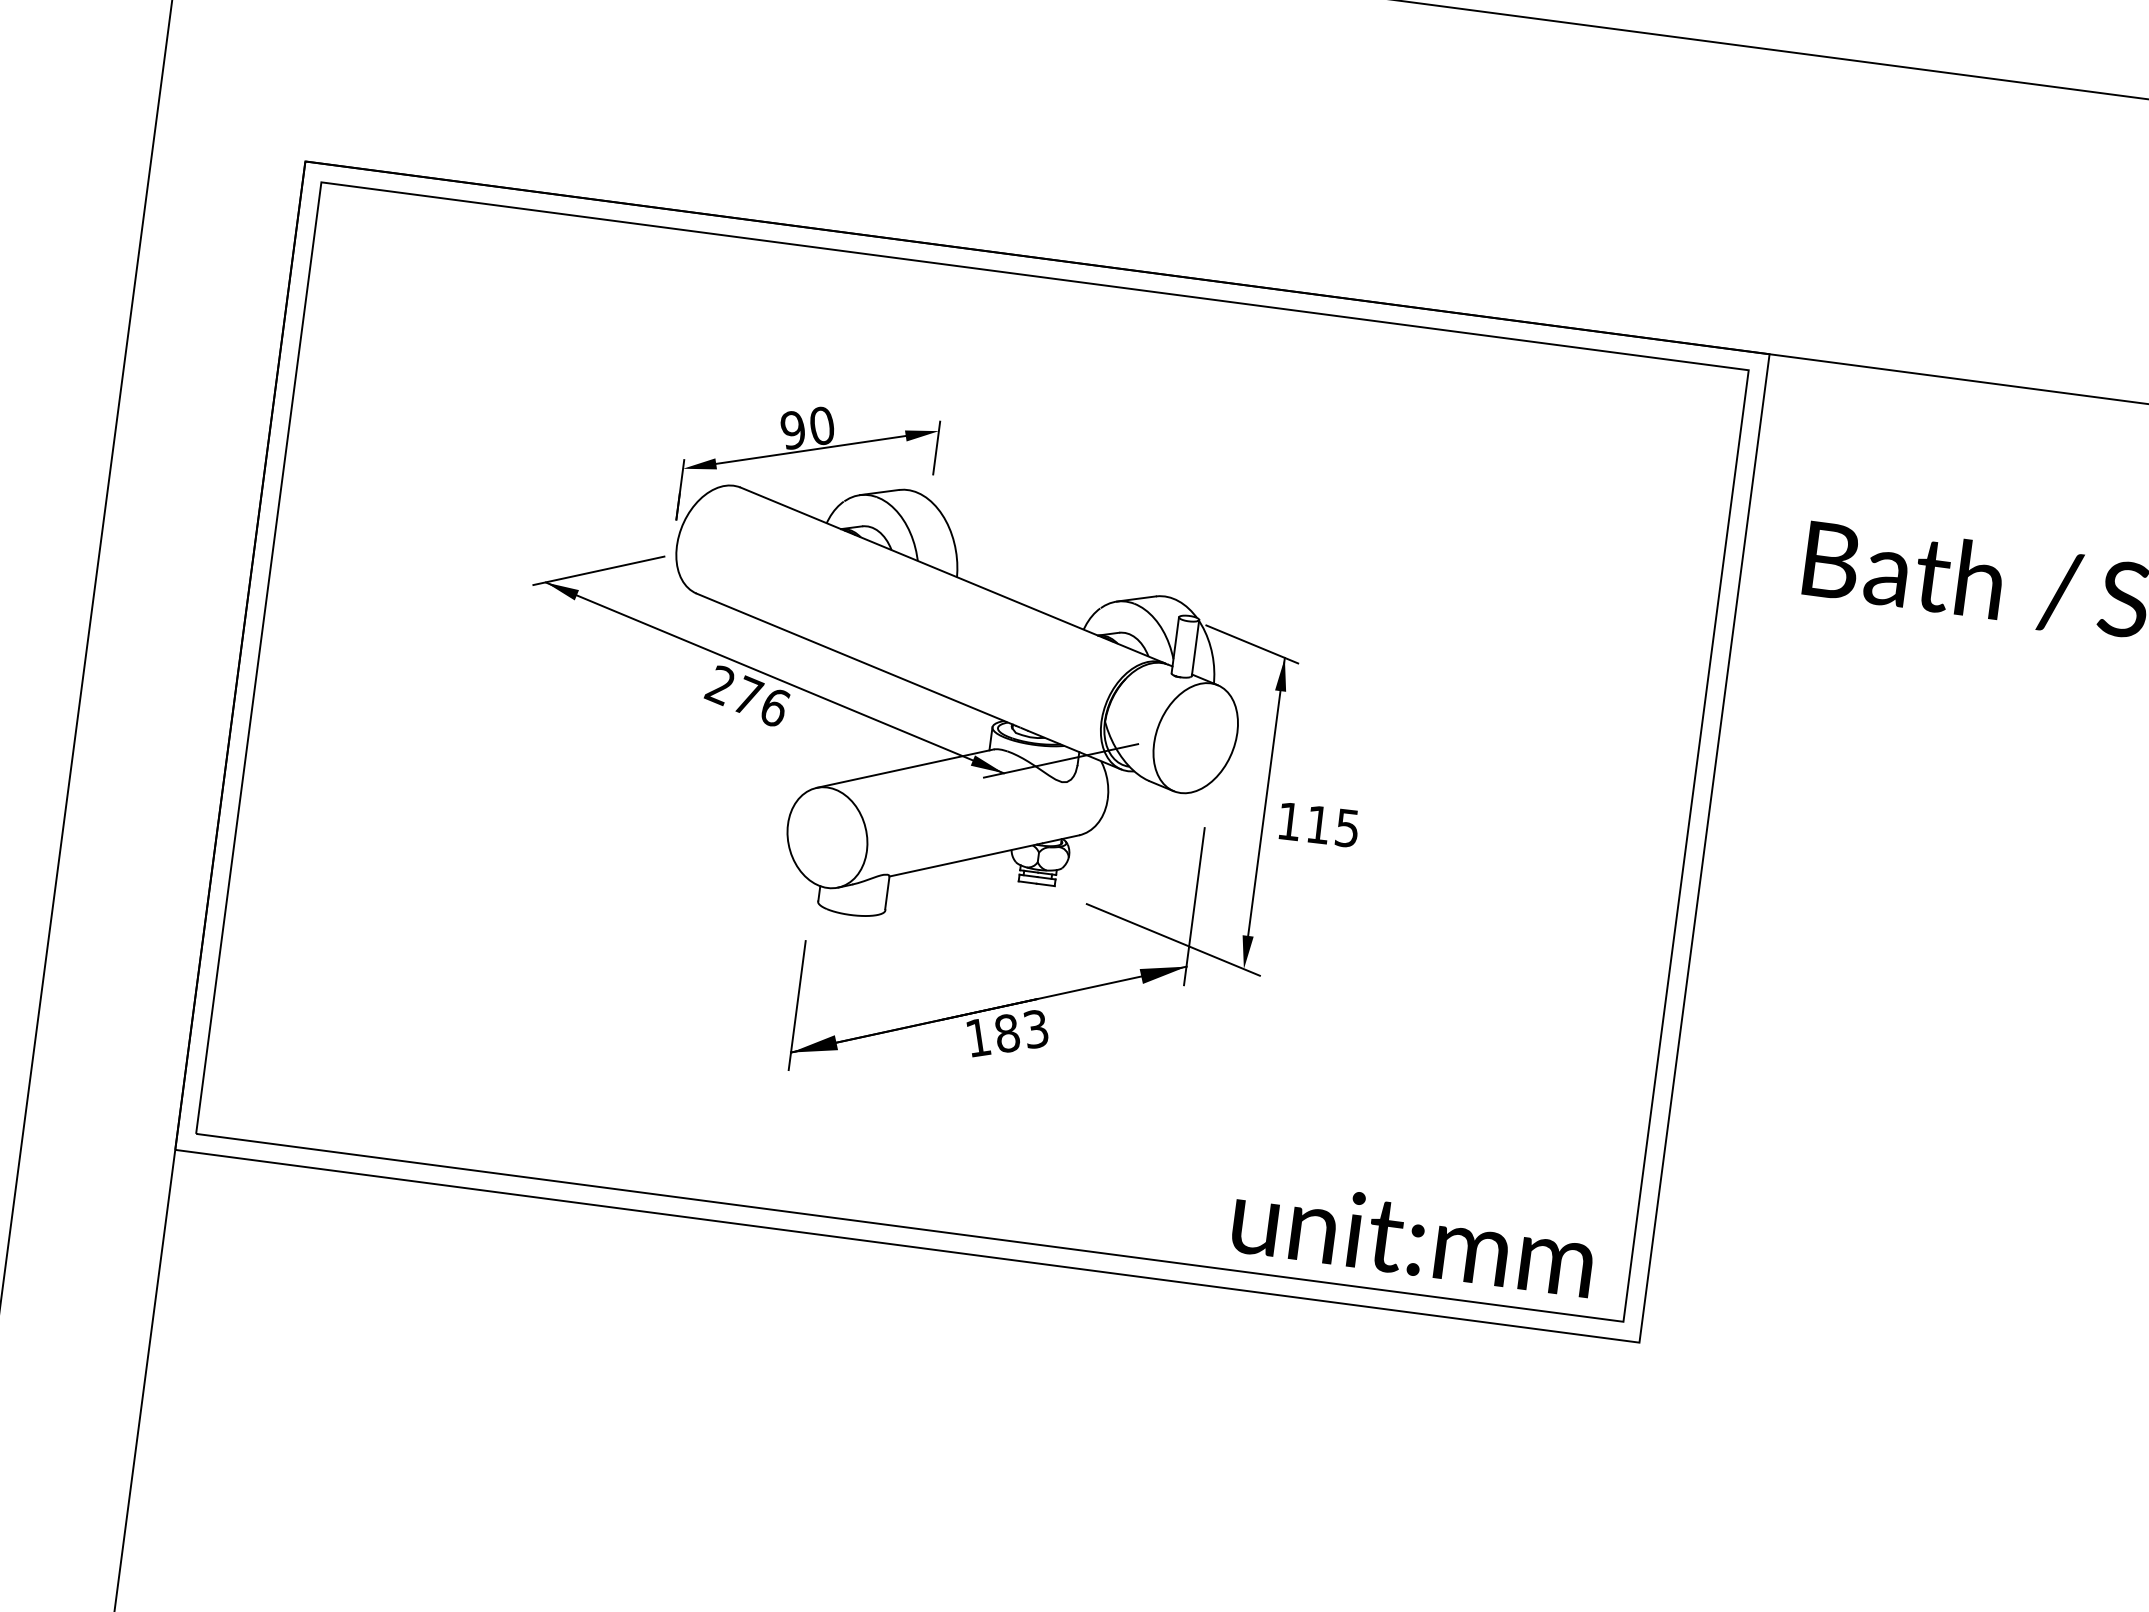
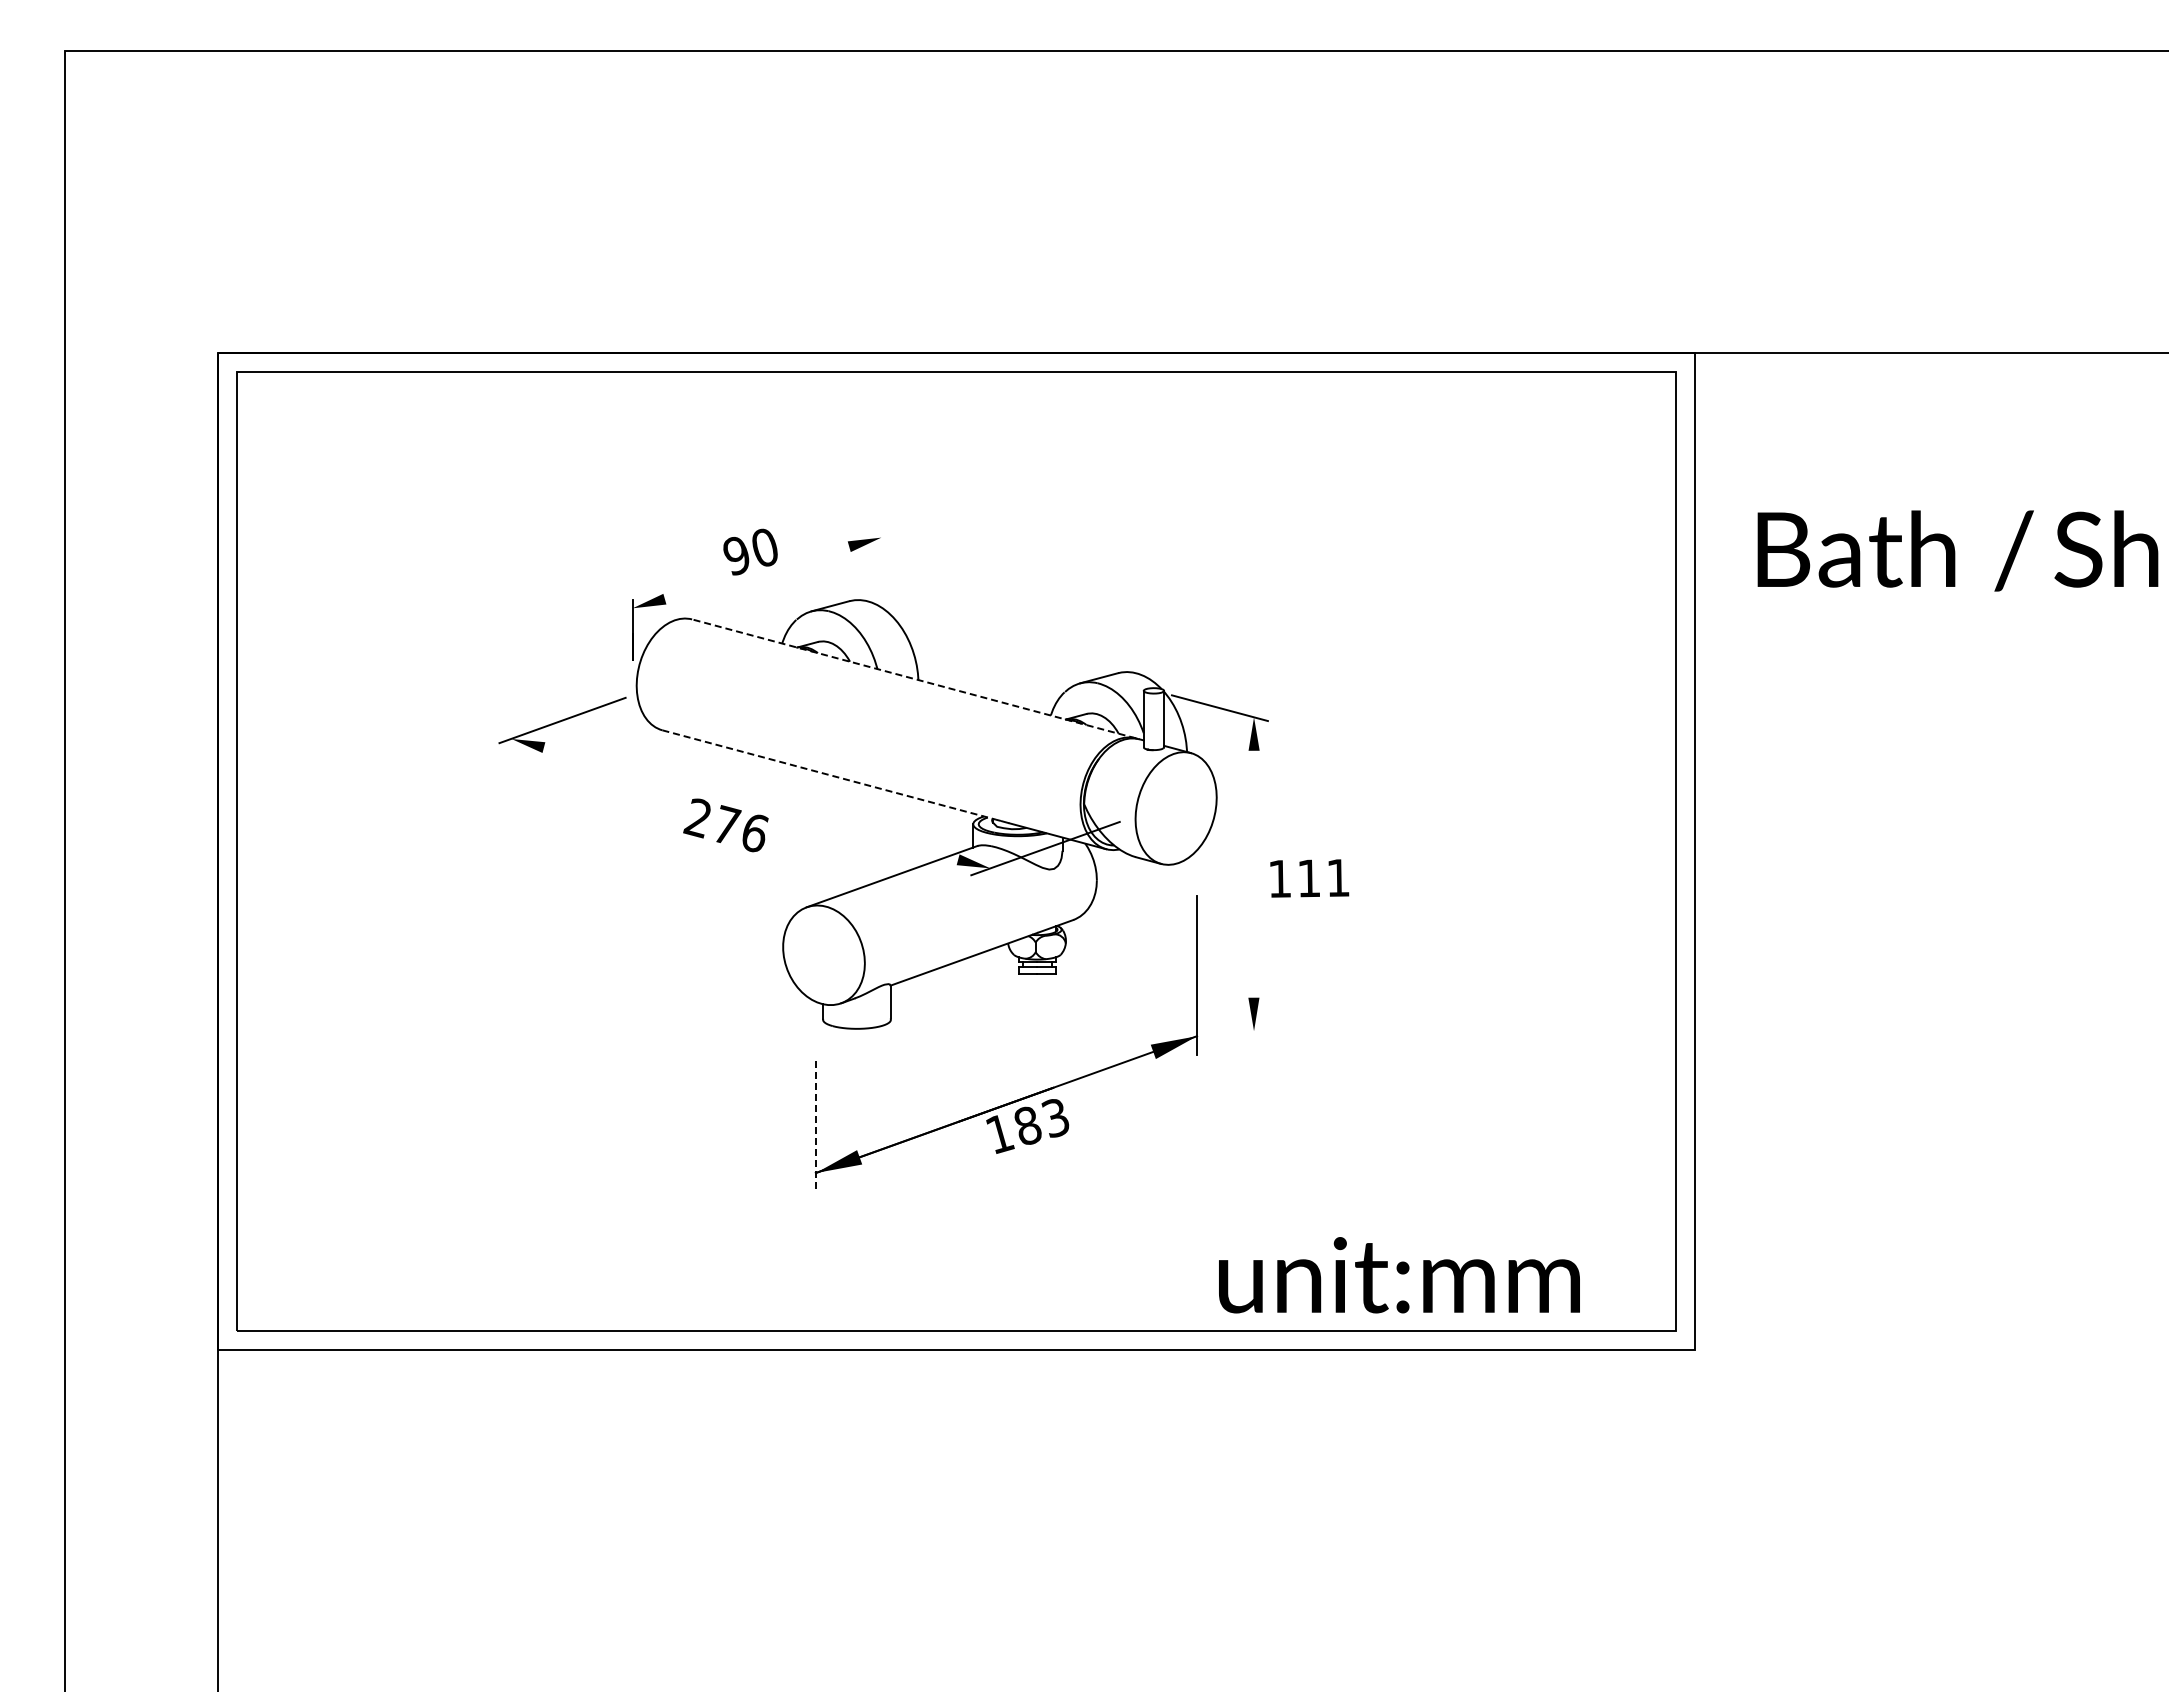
line: (936, 447) -> (881, 554), removed
line: (810, 449) -> (756, 572), removed
line: (953, 575) -> (914, 678), solid -> dashed
line: (856, 659) -> (829, 774), solid -> dashed
line: (774, 677) -> (750, 803), removed
line: (1266, 796) -> (1253, 857), removed
text: (1347, 828) -> (1338, 878), 115 -> 111
line: (1172, 939) -> (1179, 1011), removed
line: (796, 1006) -> (815, 1126), solid -> dashed
text: (1413, 1237) -> (1399, 1275), moved

